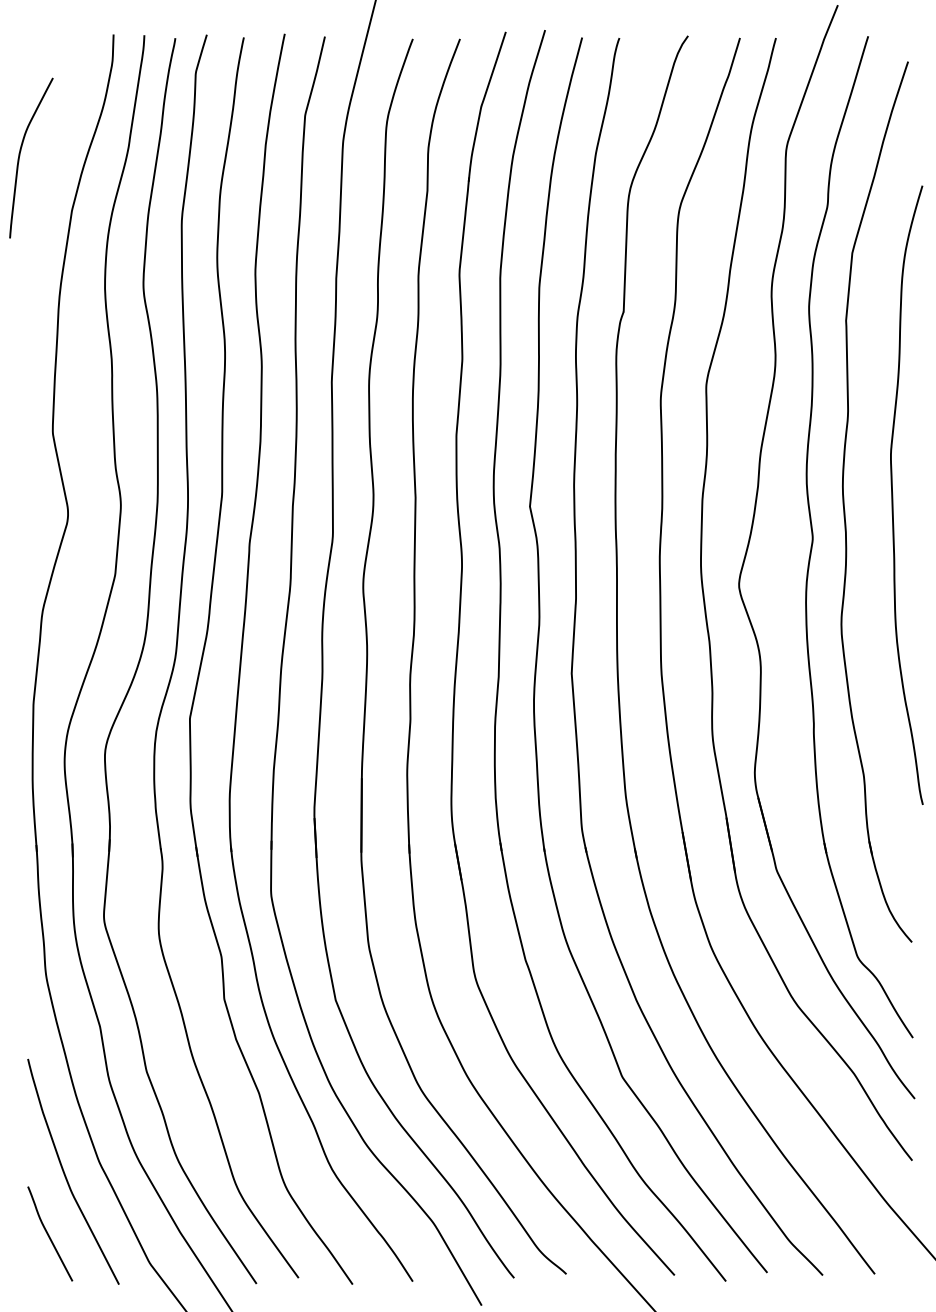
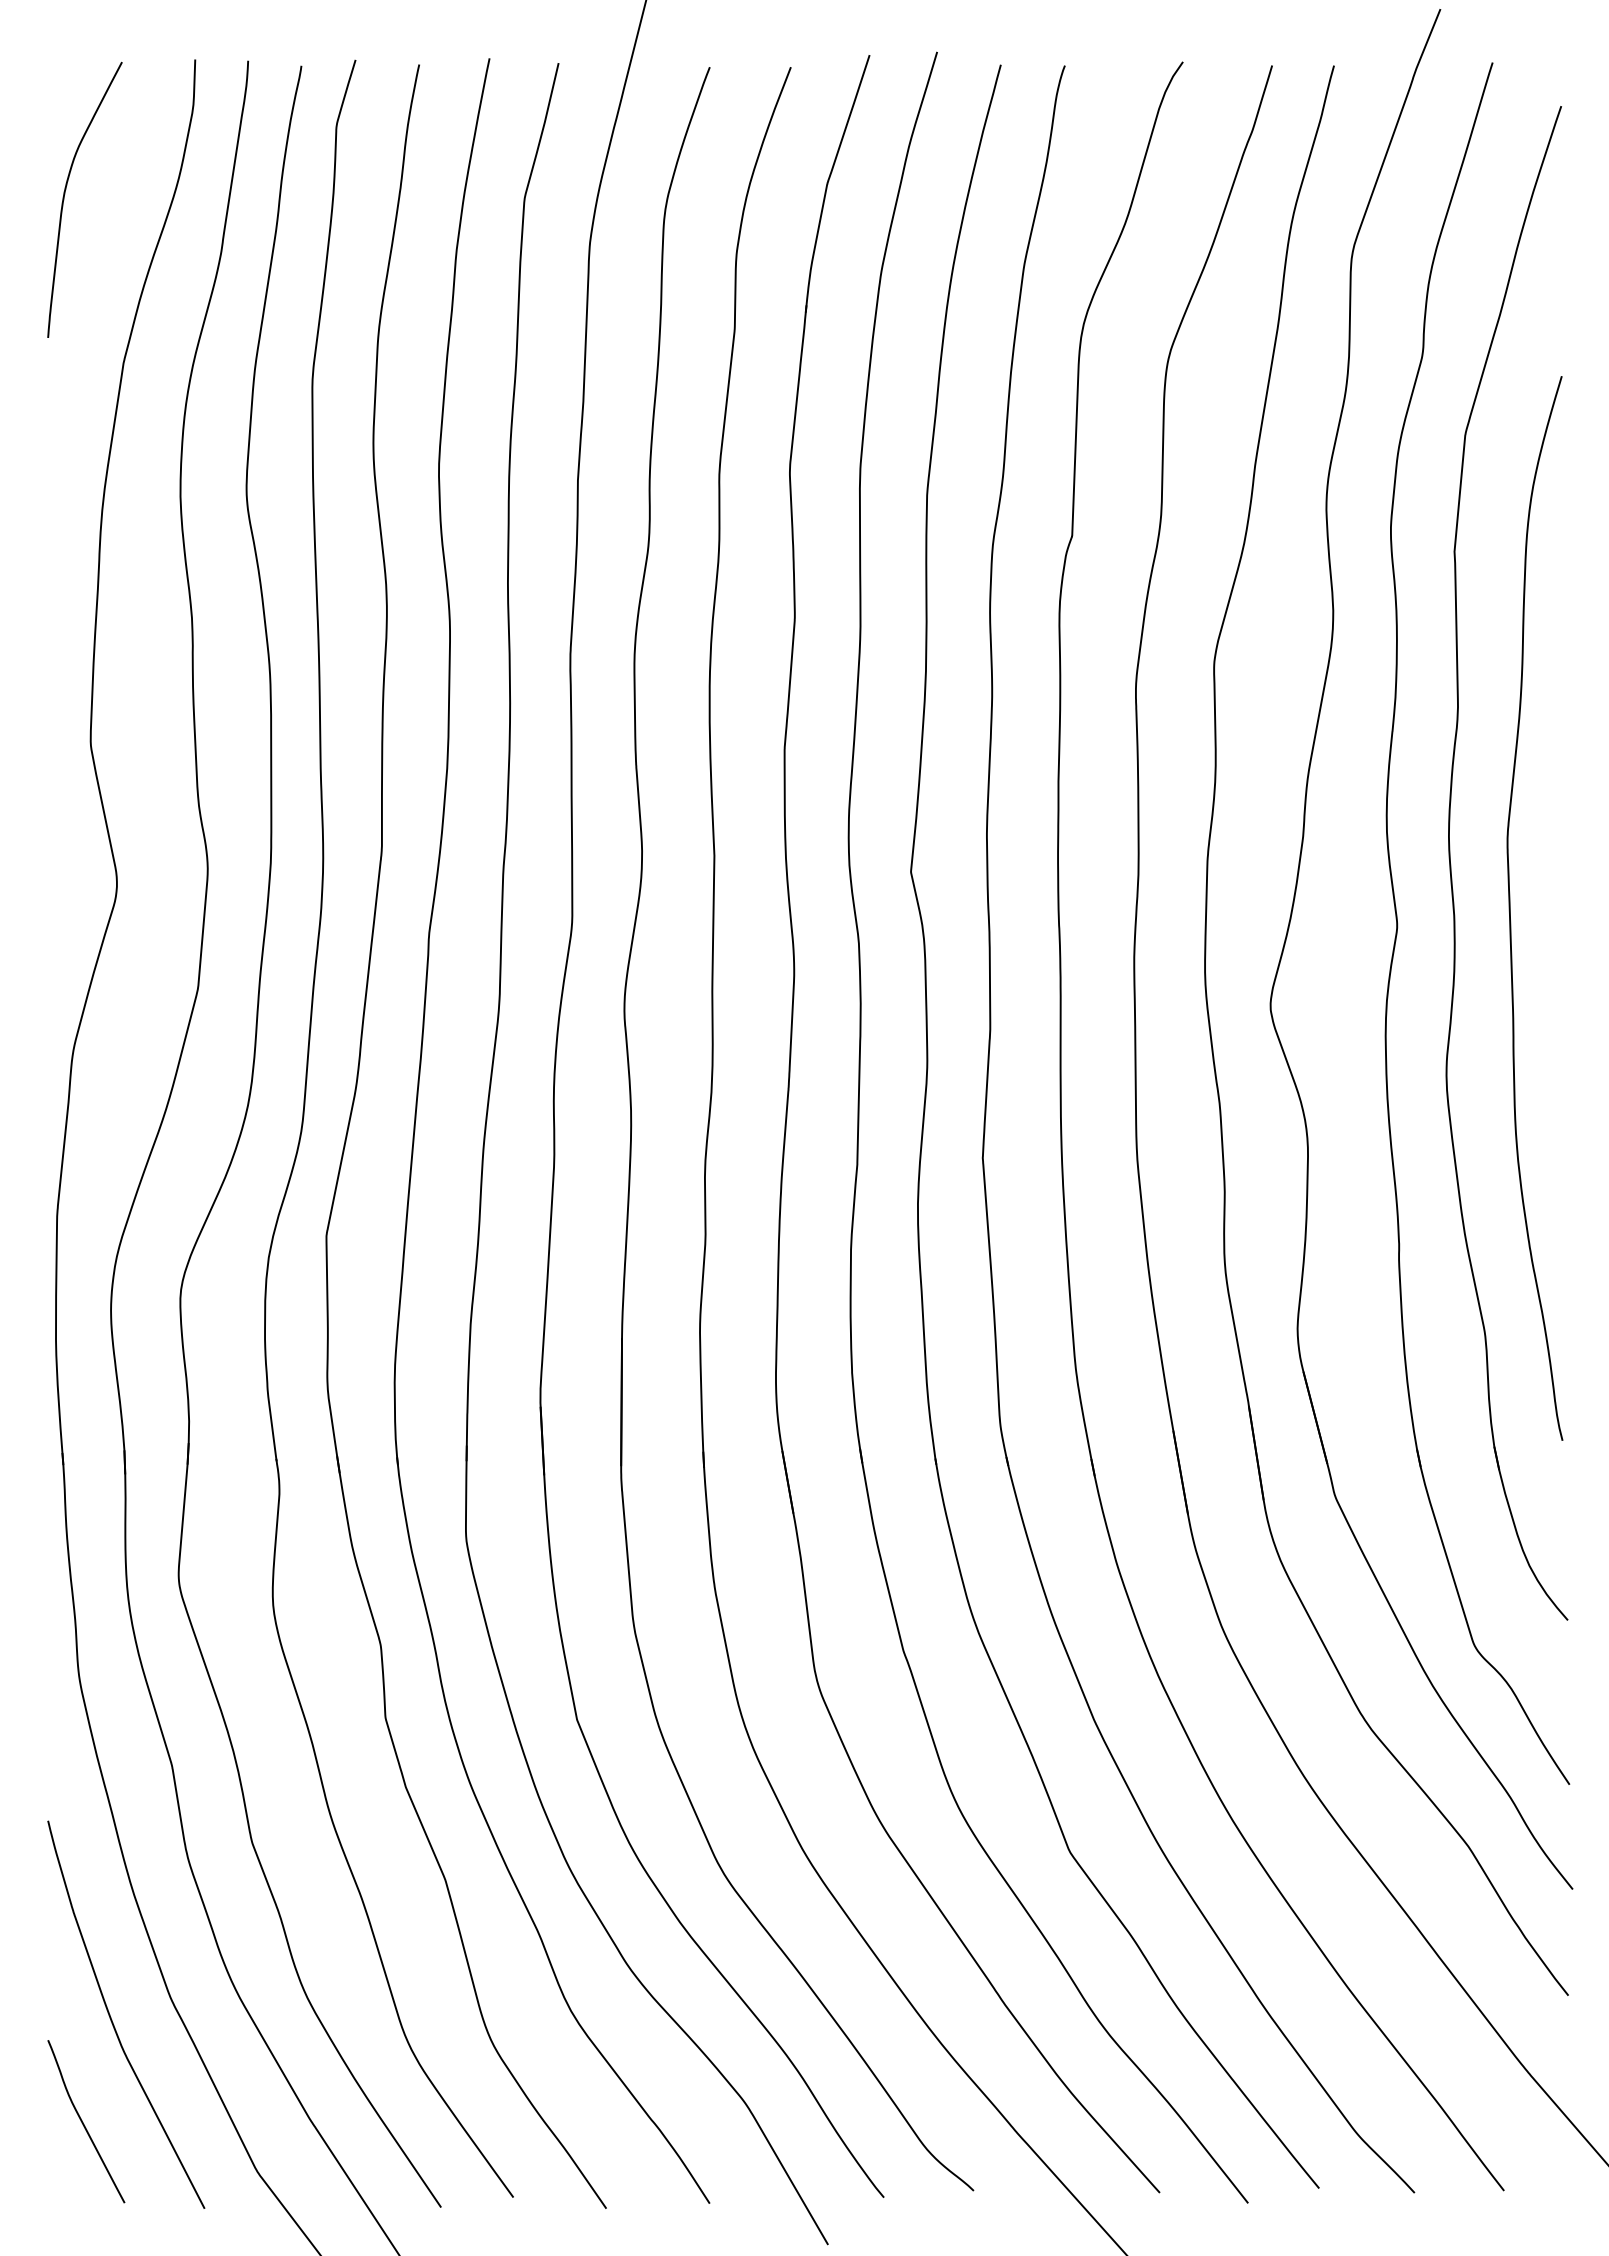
curve: (20, 156) -> (66, 197), moved
curve: (893, 494) -> (1511, 907), moved

